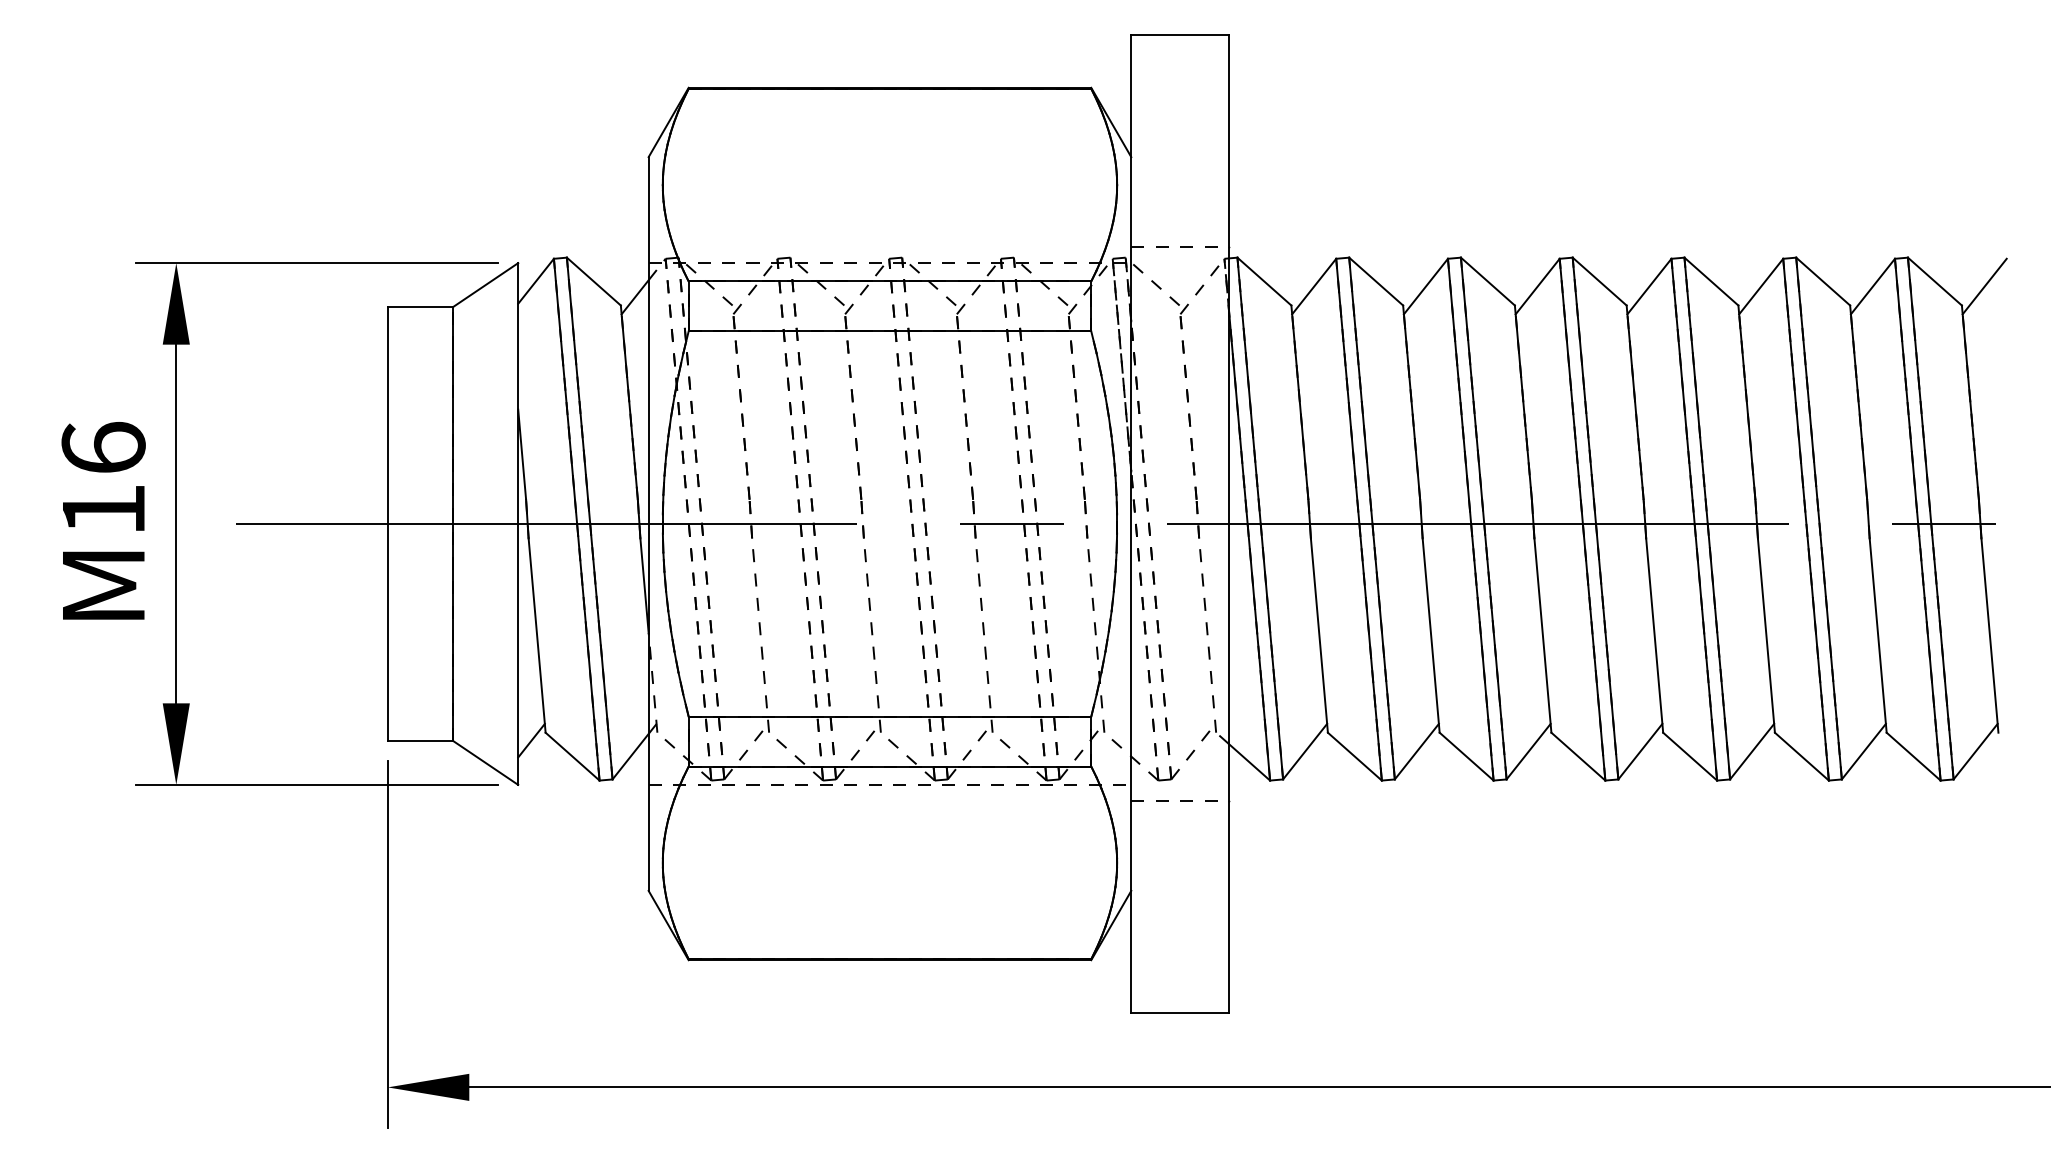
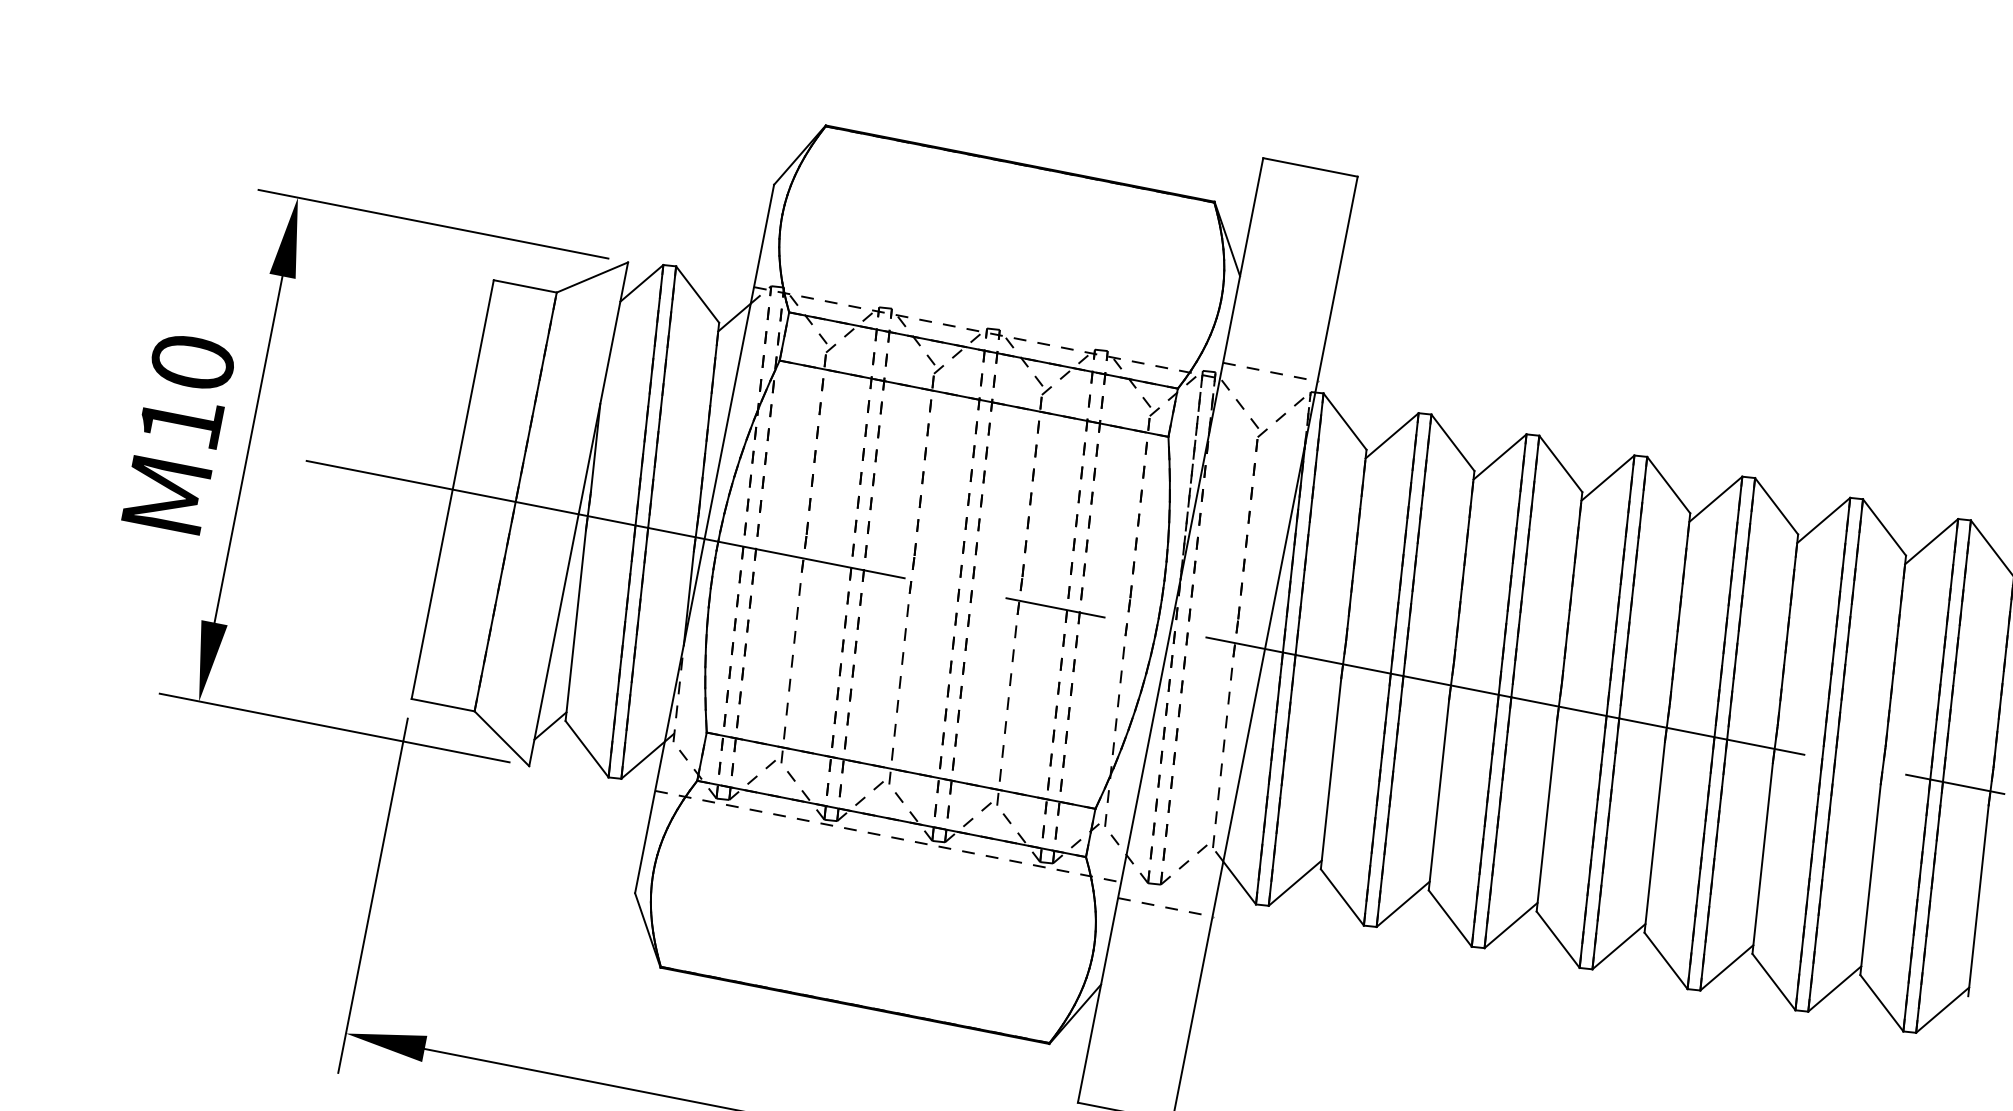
text: (103, 447) -> (192, 361), 16 -> 10

